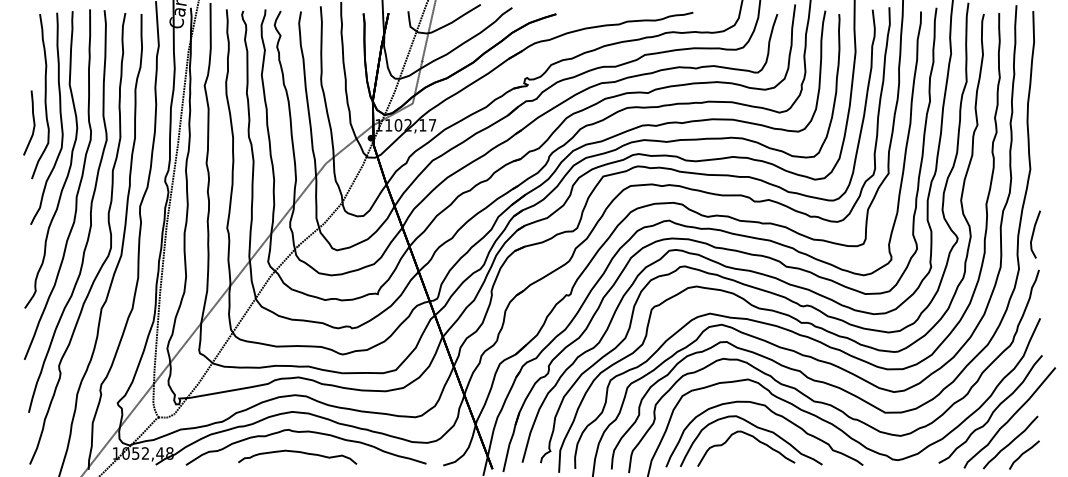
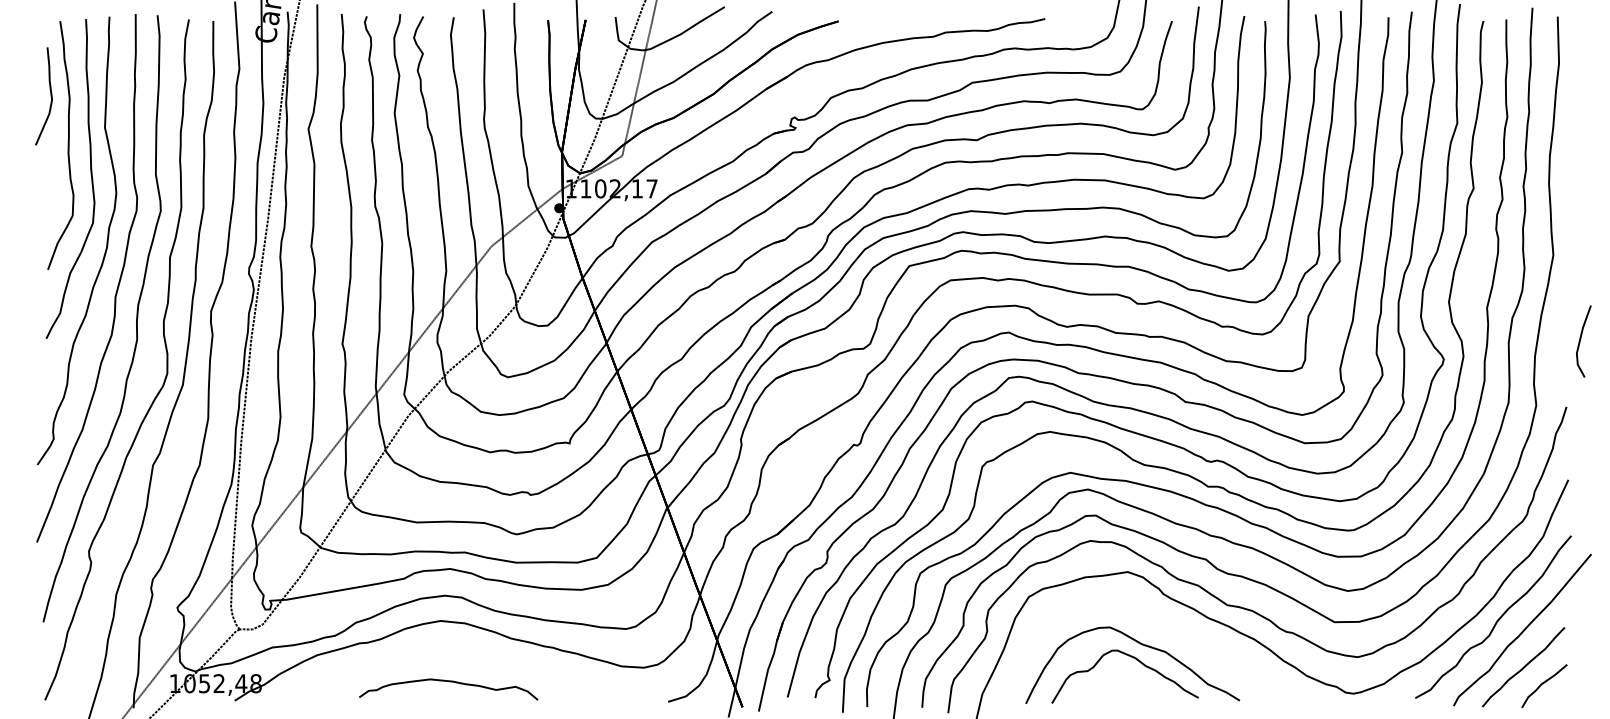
curve: (33, 122) -> (50, 95), moved
line: (1033, 234) -> (1580, 341), moved
curve: (774, 414) -> (1167, 624), removed
curve: (305, 432) -> (460, 651), removed

